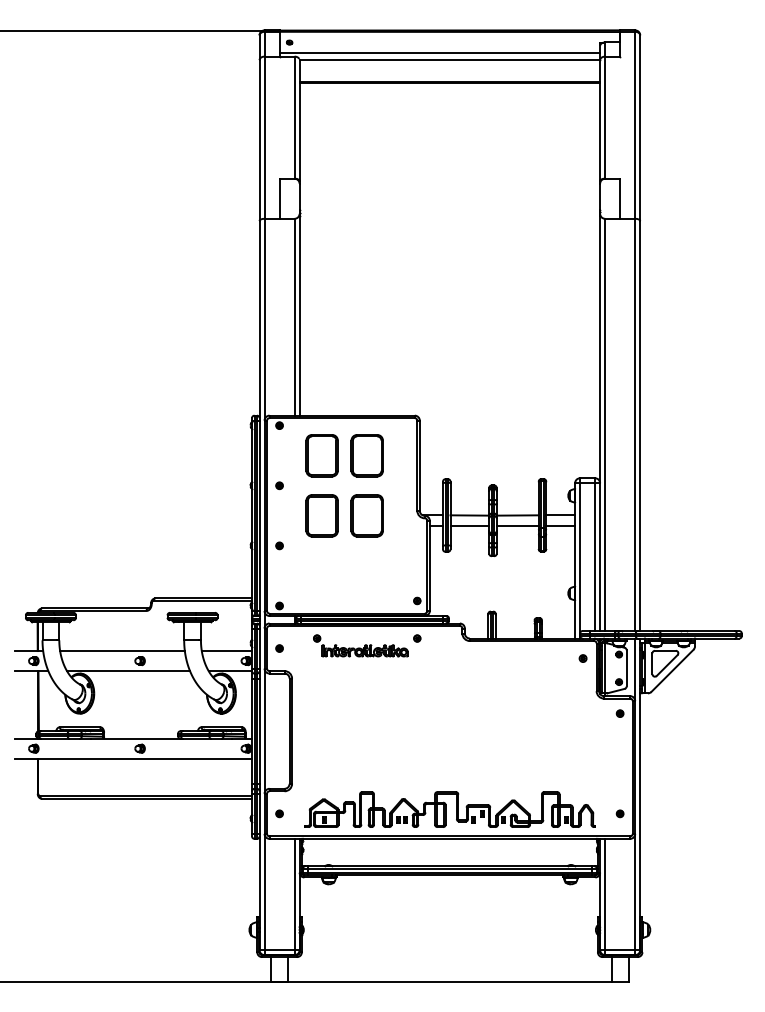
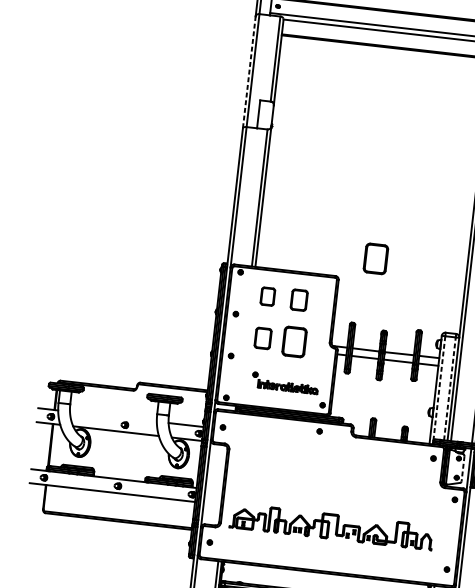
line: (259, 140) -> (249, 72), solid -> dashed
part: (468, 384) -> (375, 258), added
part: (321, 455) -> (267, 296), size x0.6
part: (366, 455) -> (298, 299), size x0.7
part: (321, 515) -> (262, 338), size x0.7
line: (595, 557) -> (450, 389), solid -> dashed
line: (580, 558) -> (439, 388), solid -> dashed
part: (360, 645) -> (285, 383), moved
line: (122, 651) -> (113, 417), removed
line: (626, 668) -> (462, 468), solid -> dashed
part: (449, 809) -> (331, 526), moved

